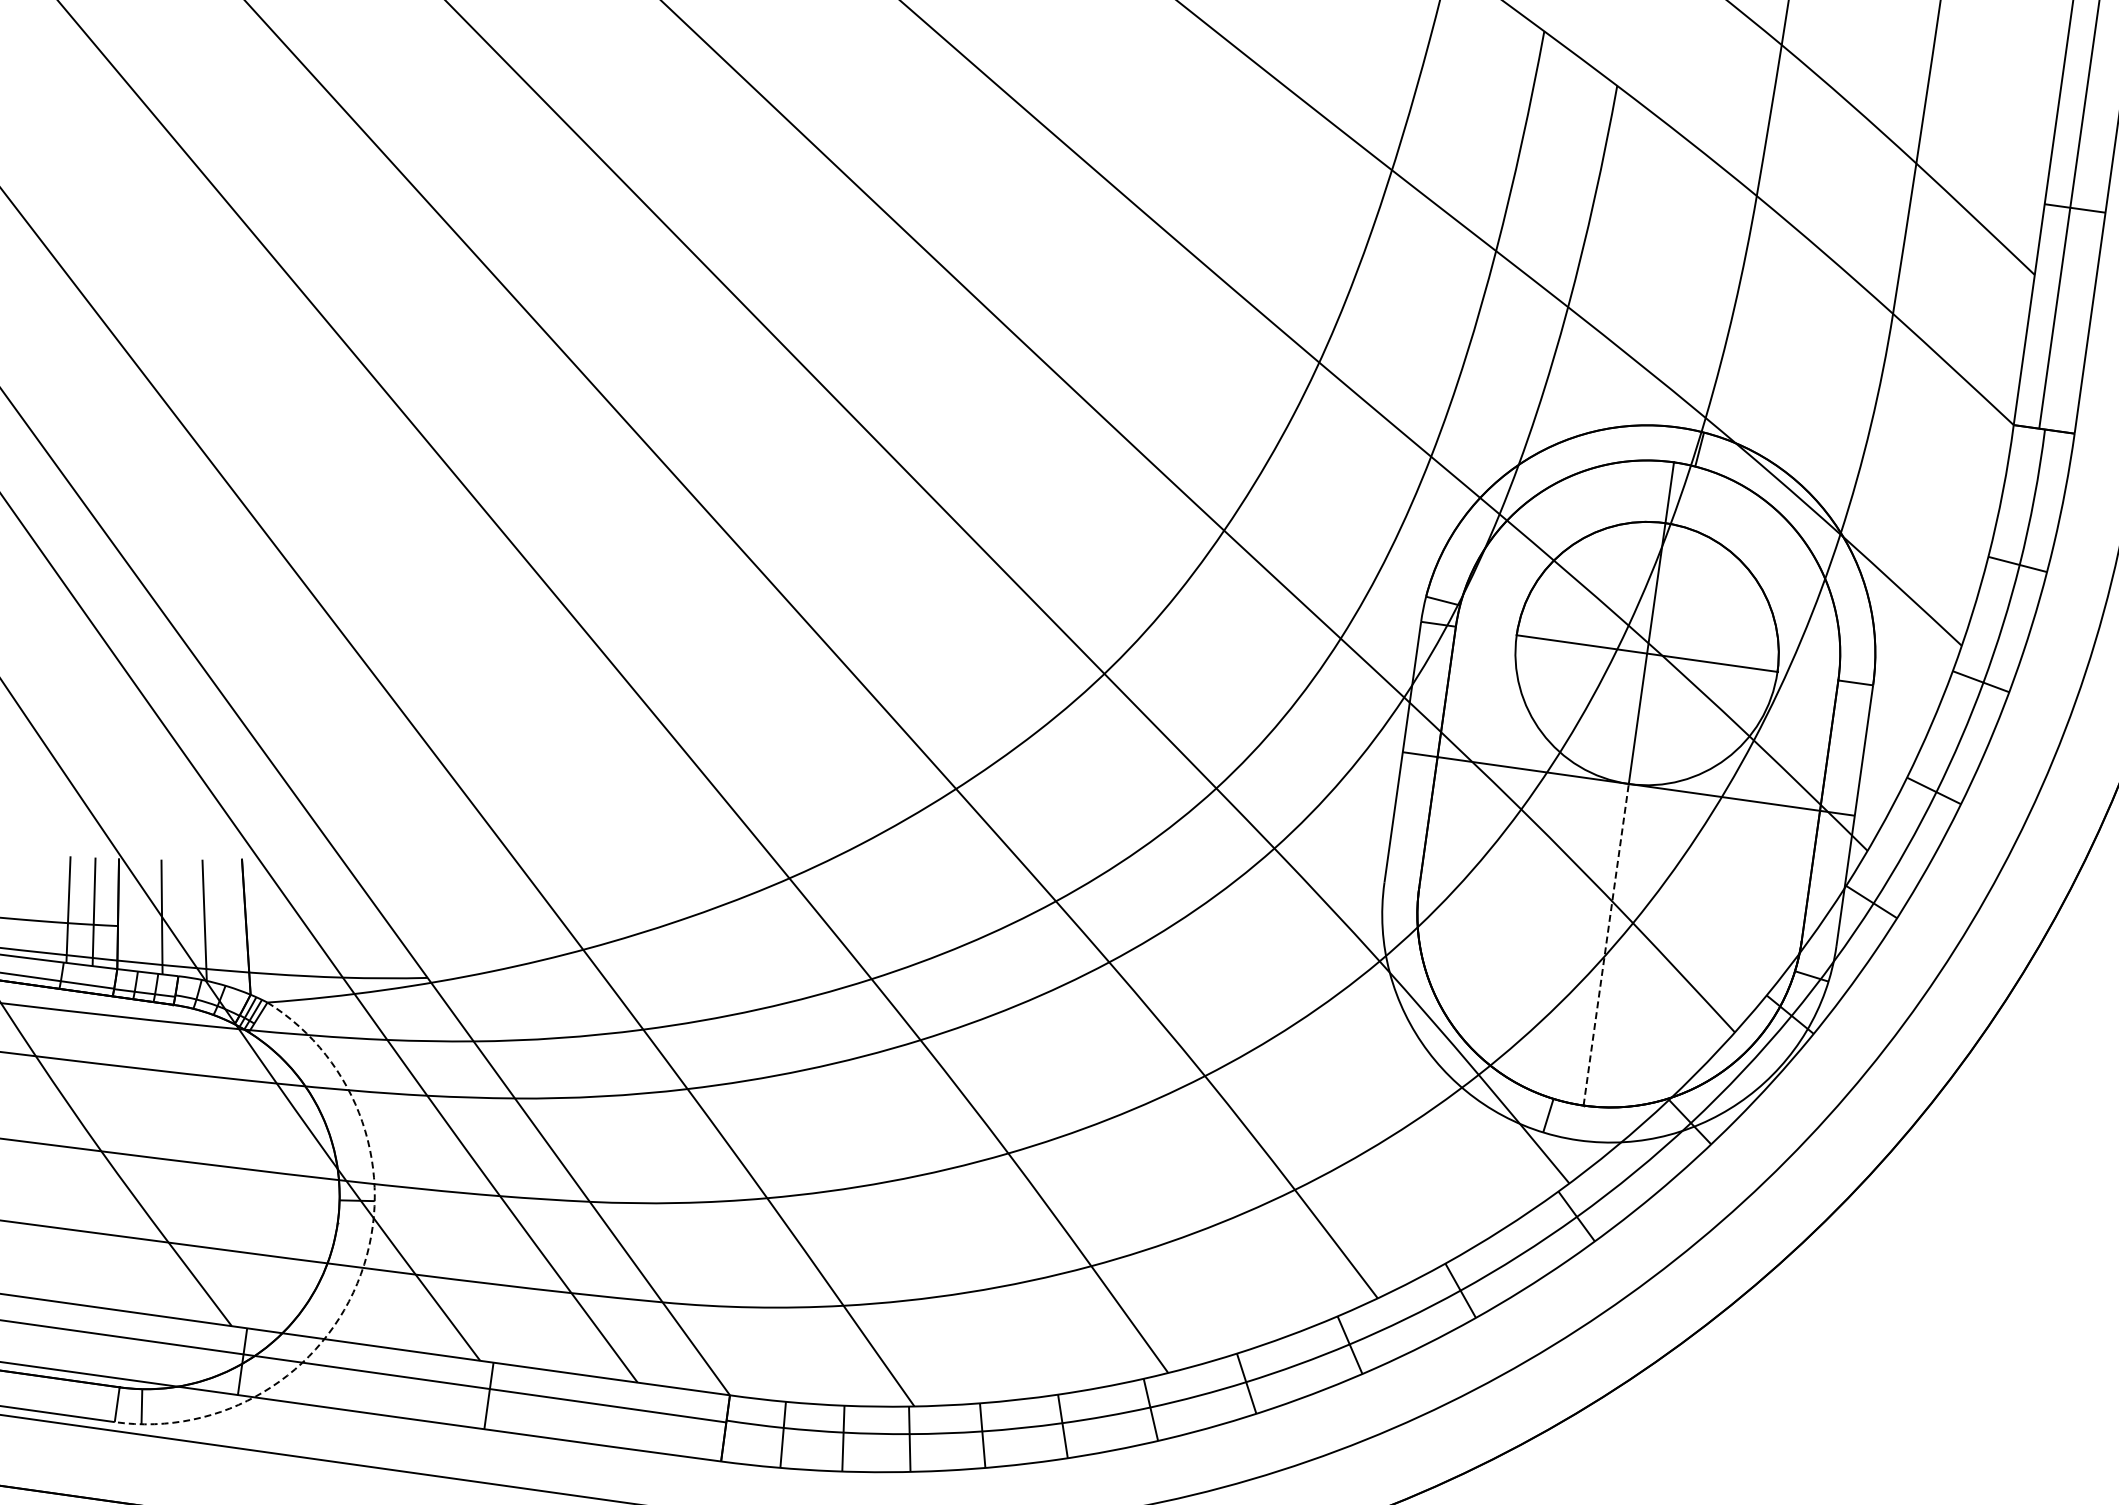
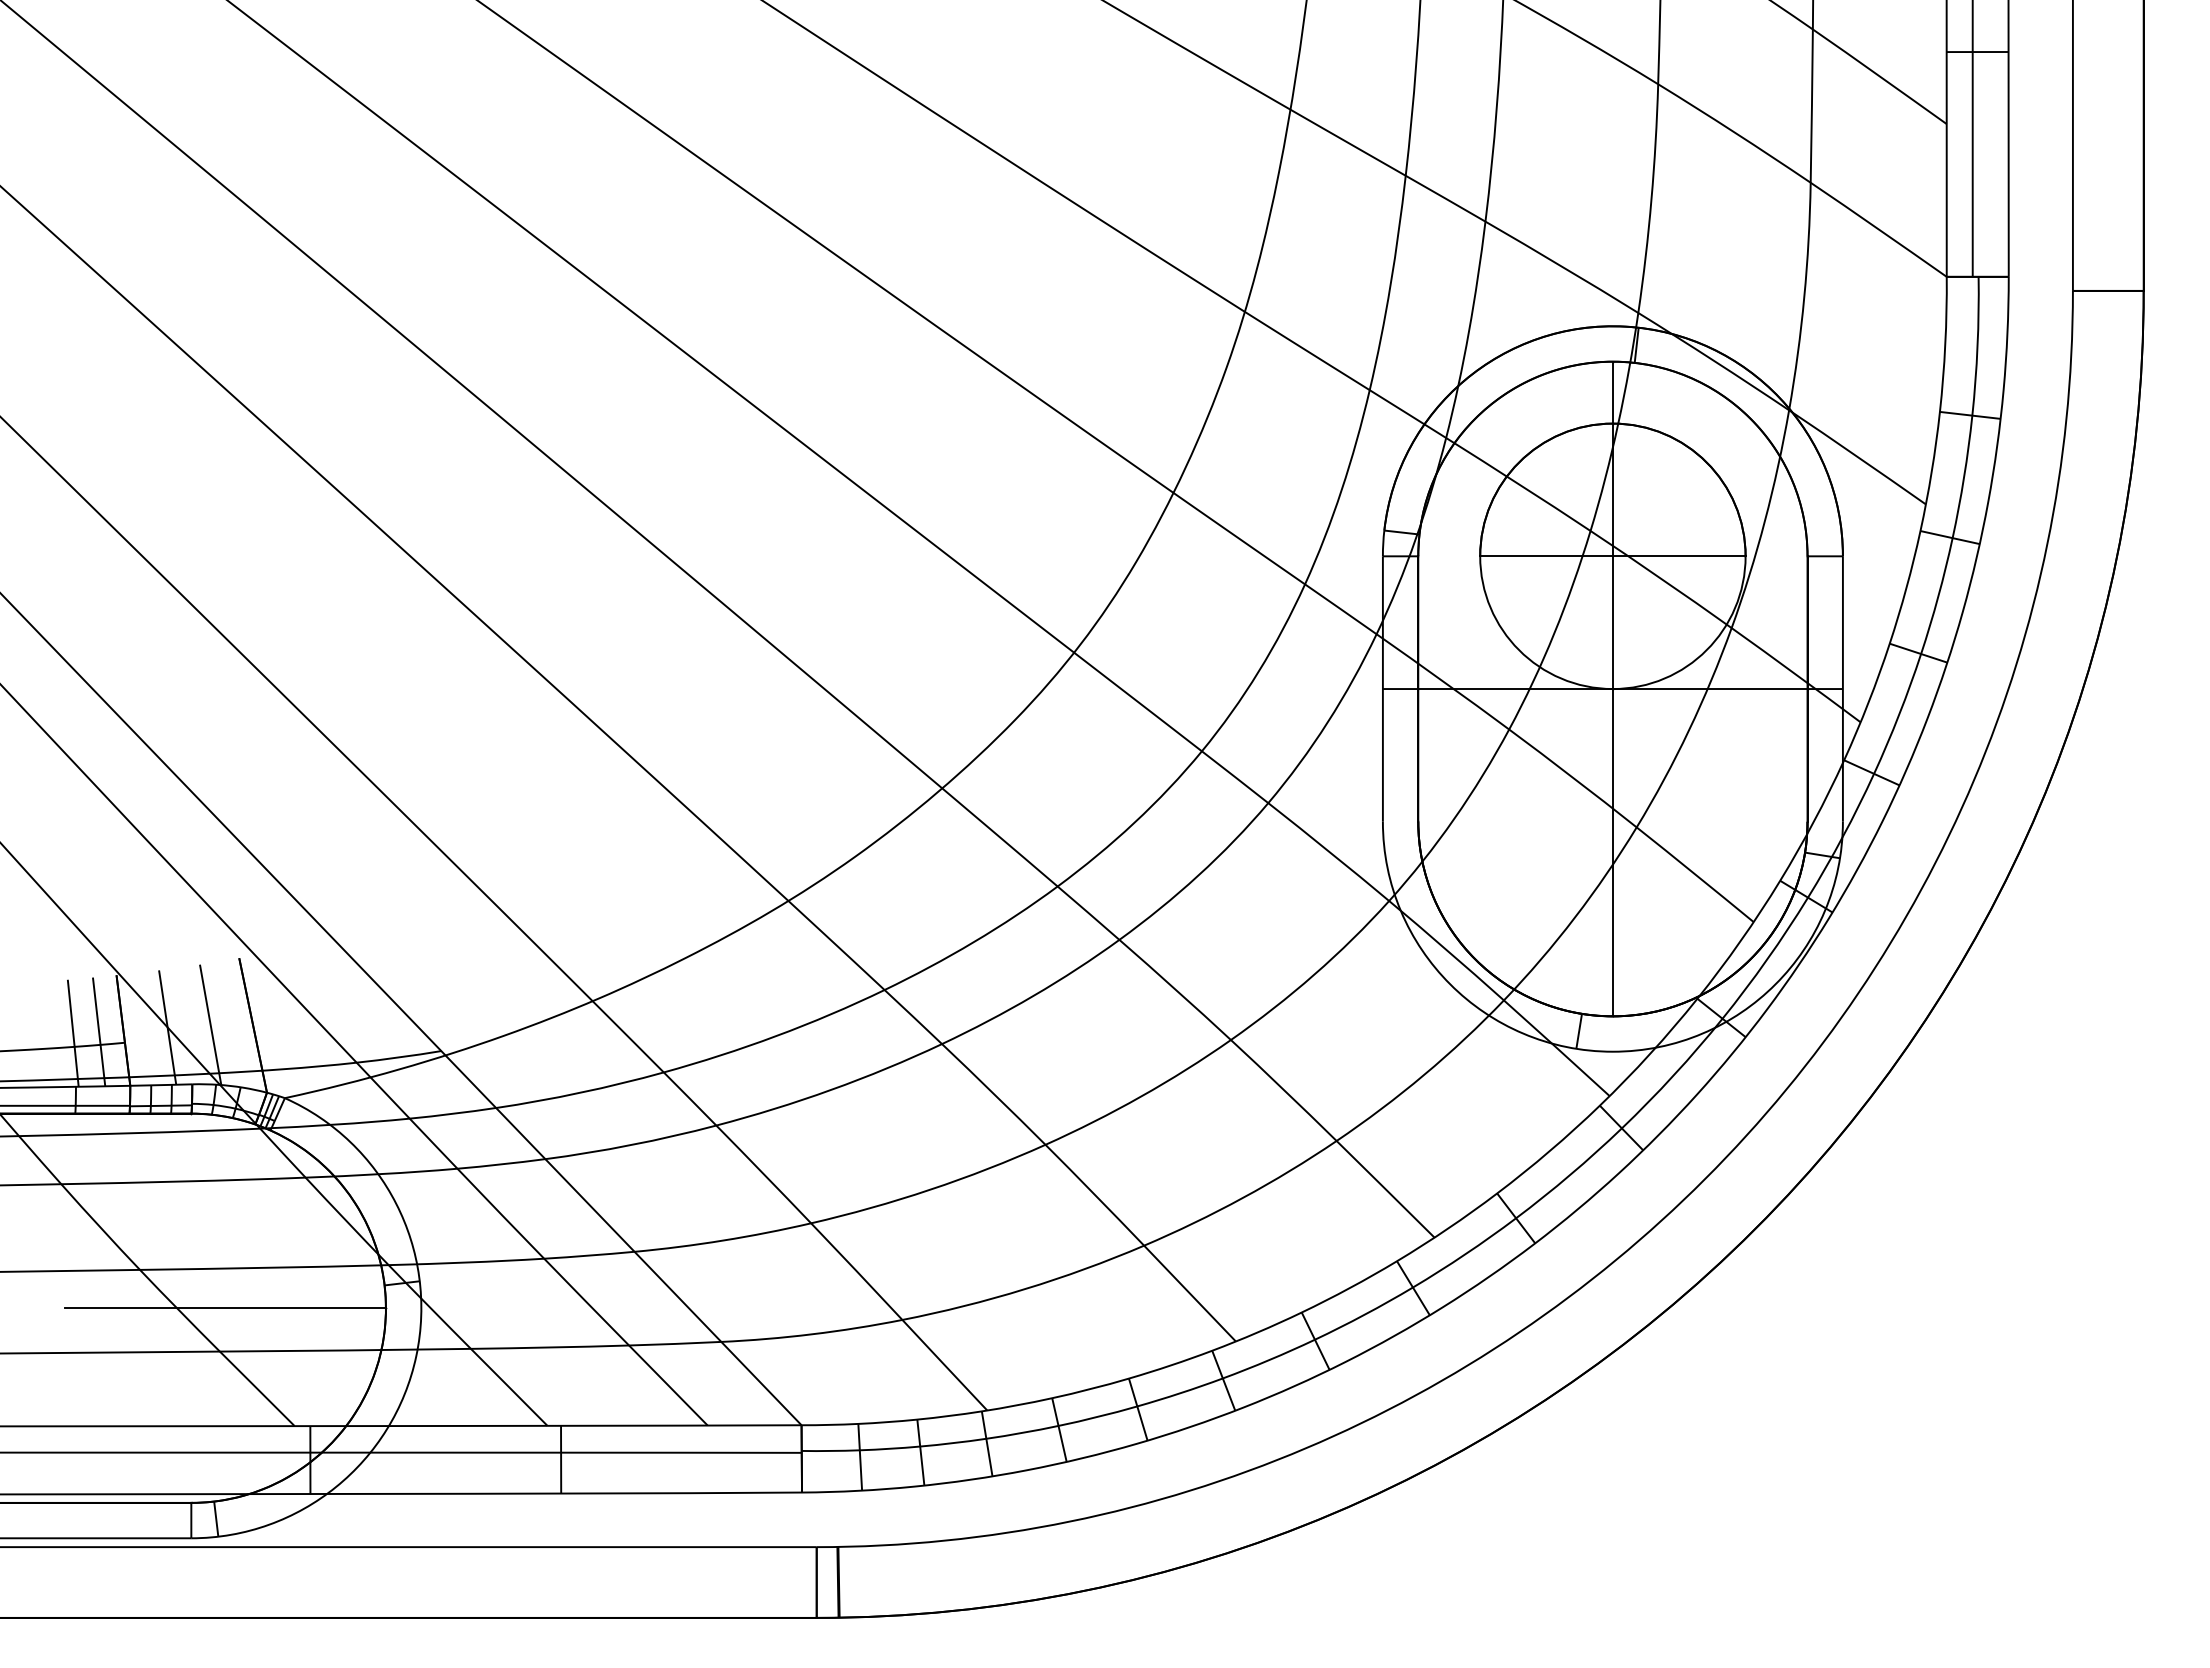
line: (1605, 944) -> (1612, 852), dashed -> solid
line: (179, 1200) -> (224, 1308), added
arc: (361, 1274) -> (416, 1356), dashed -> solid

